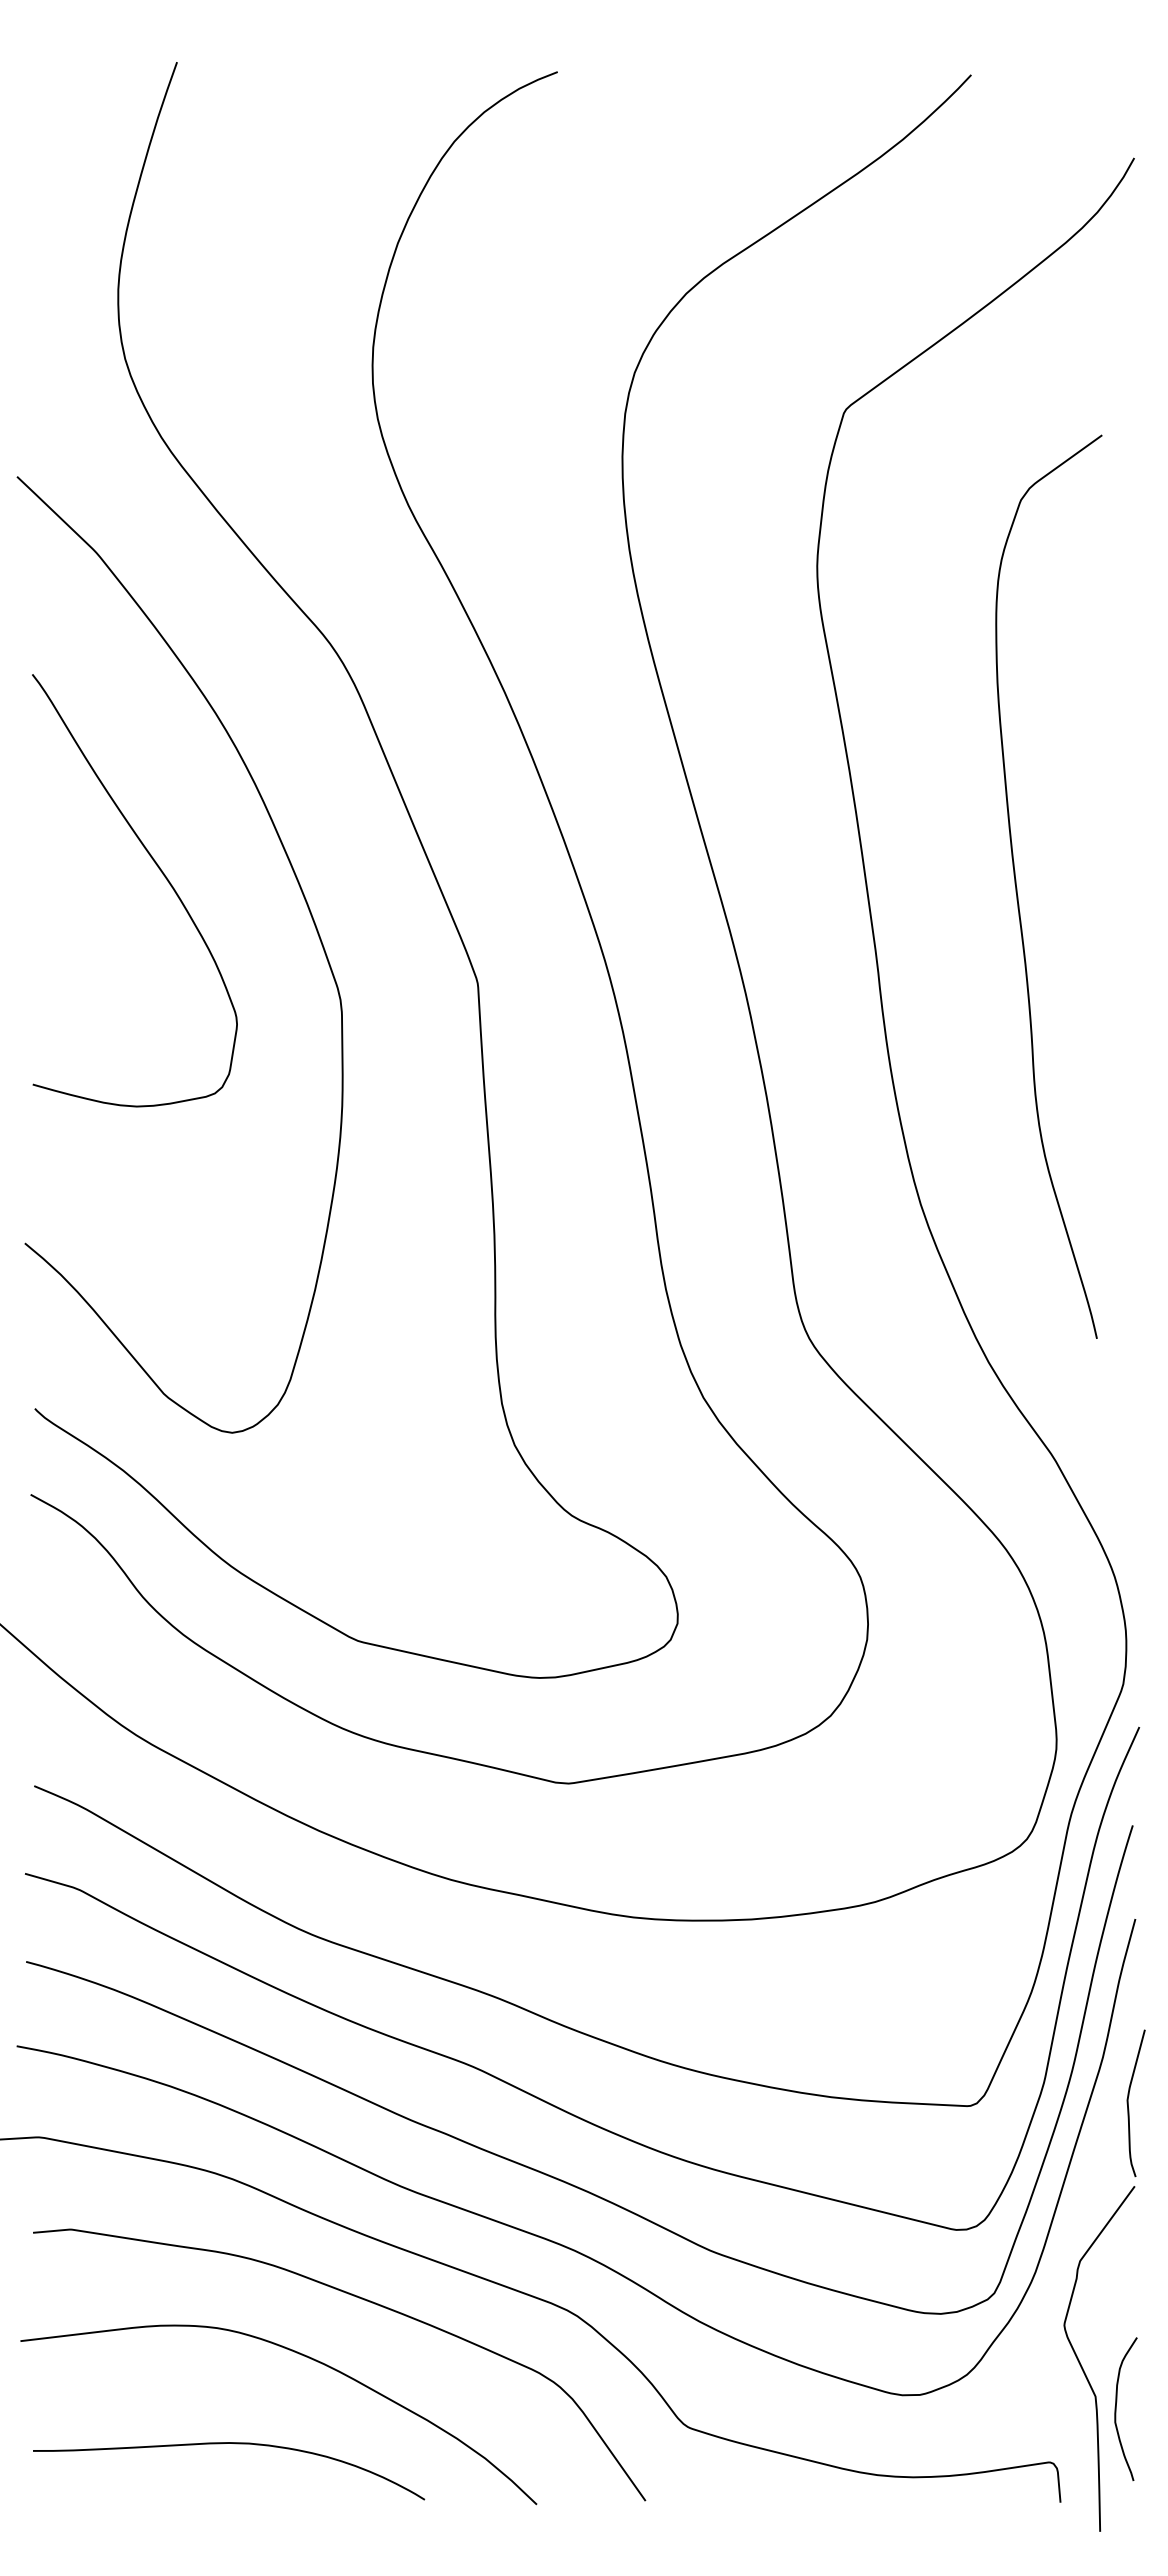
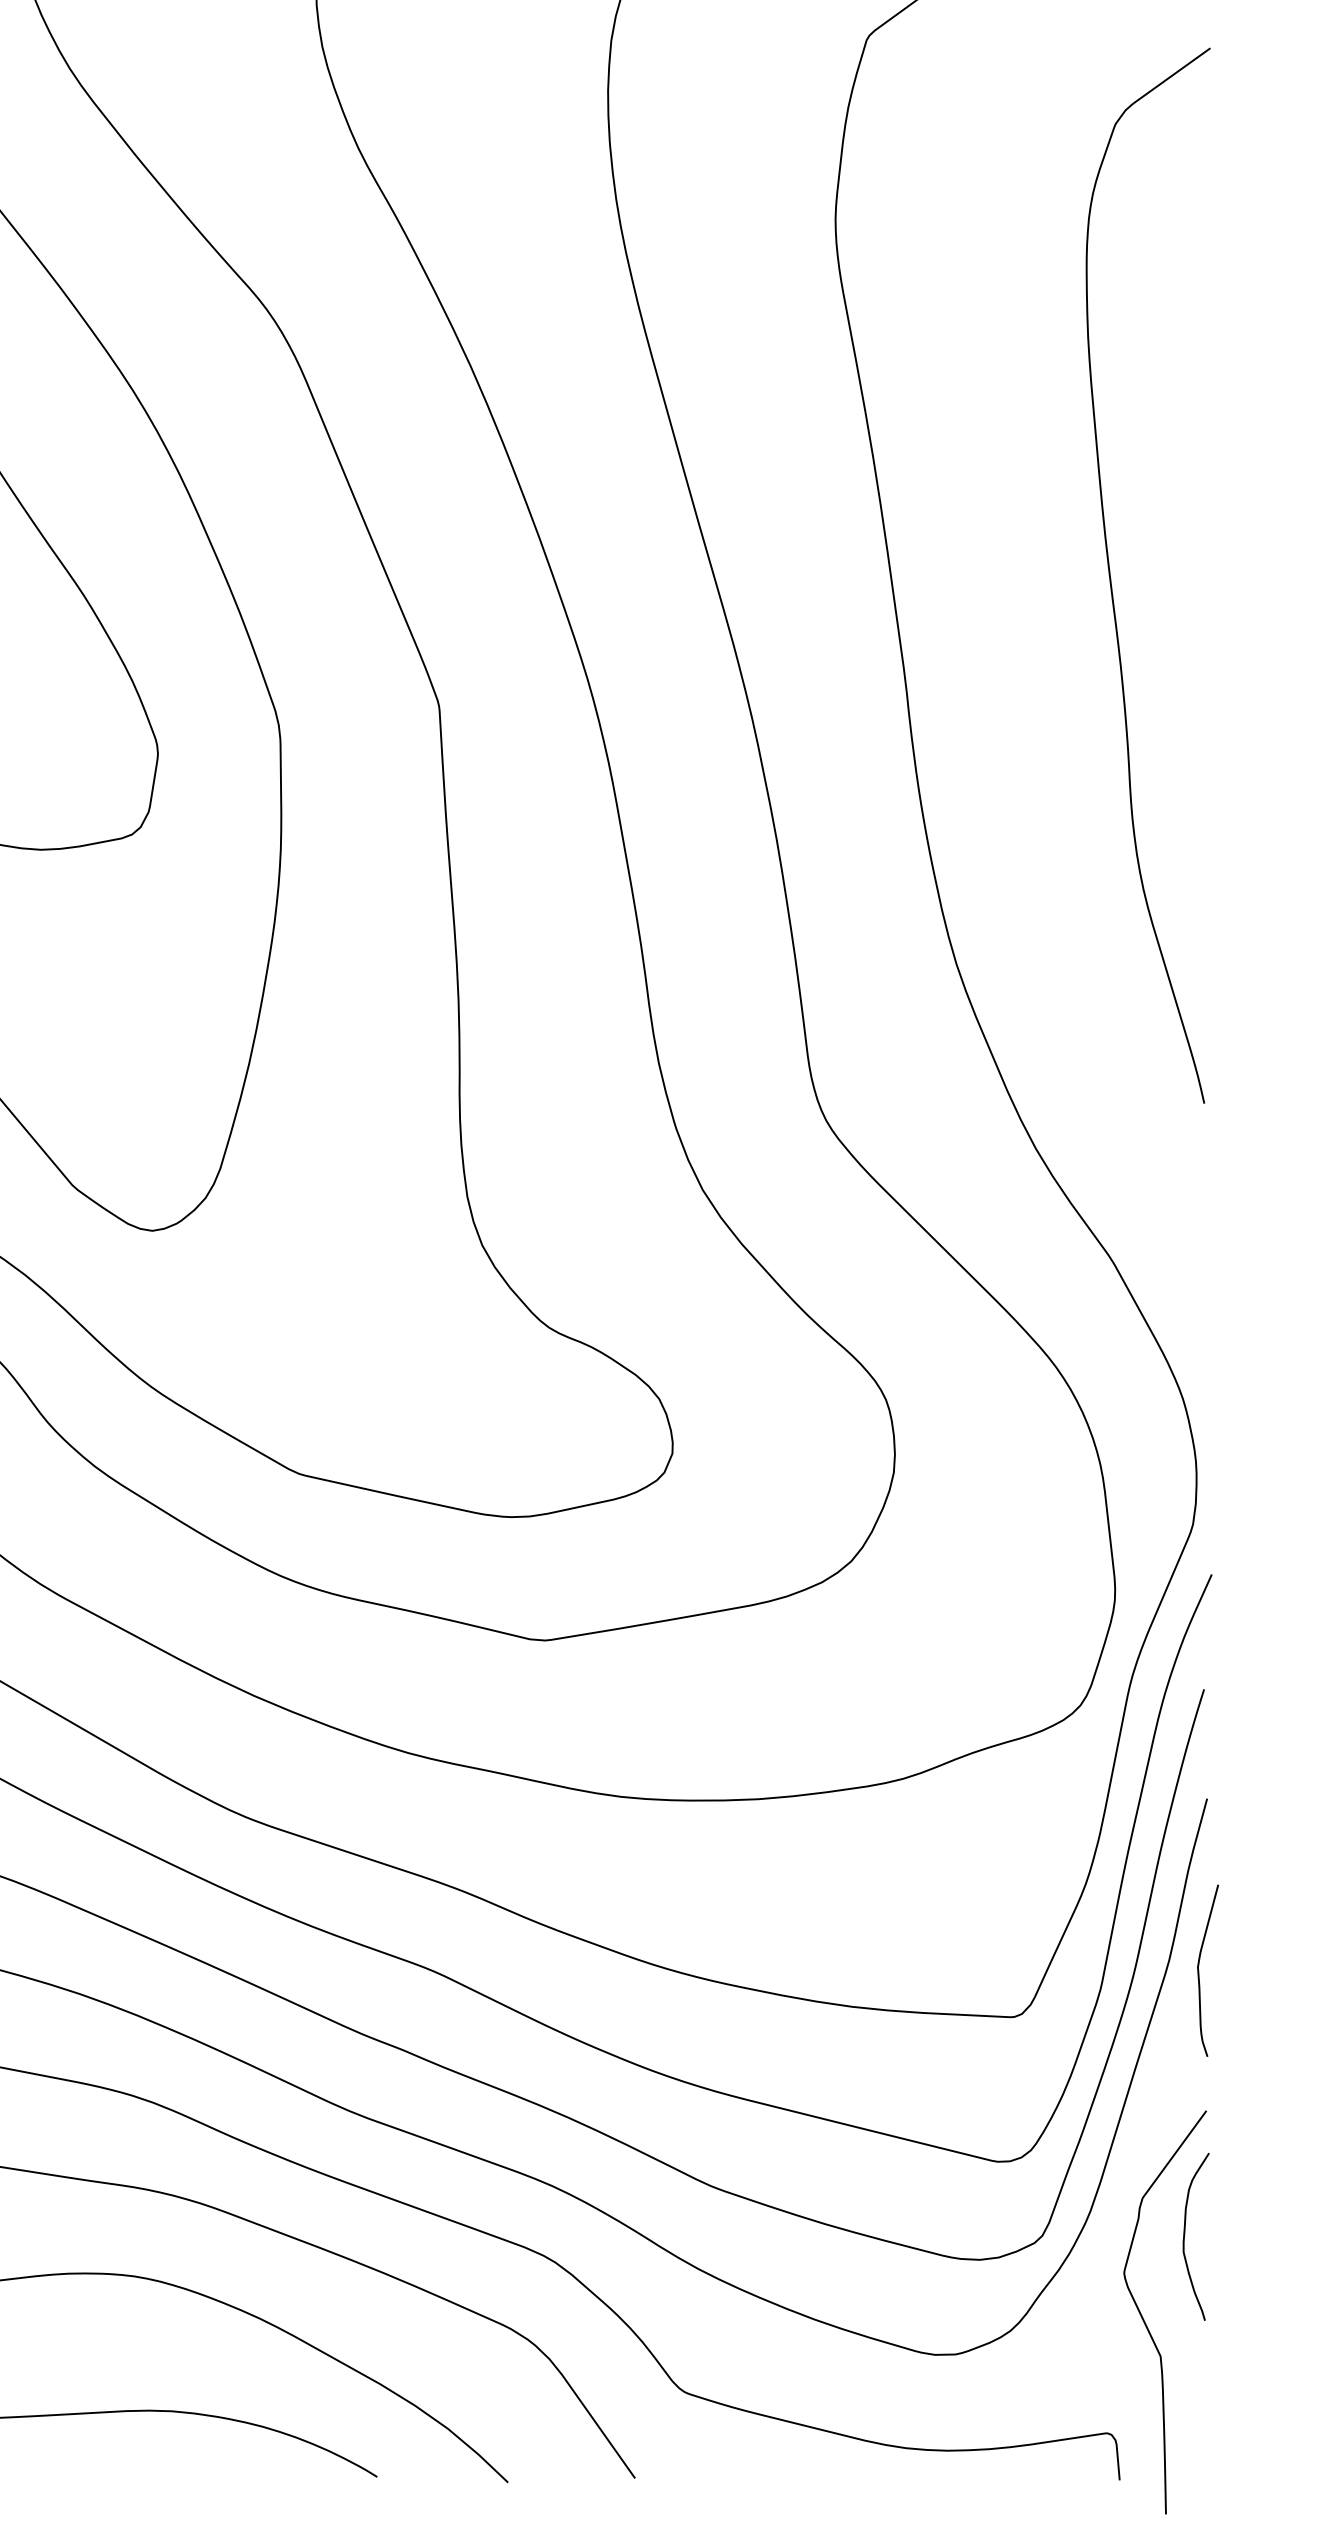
curve: (1017, 887) -> (1111, 576), moved
curve: (1128, 2103) -> (1199, 1970), moved
curve: (1116, 2408) -> (1185, 2236), moved

